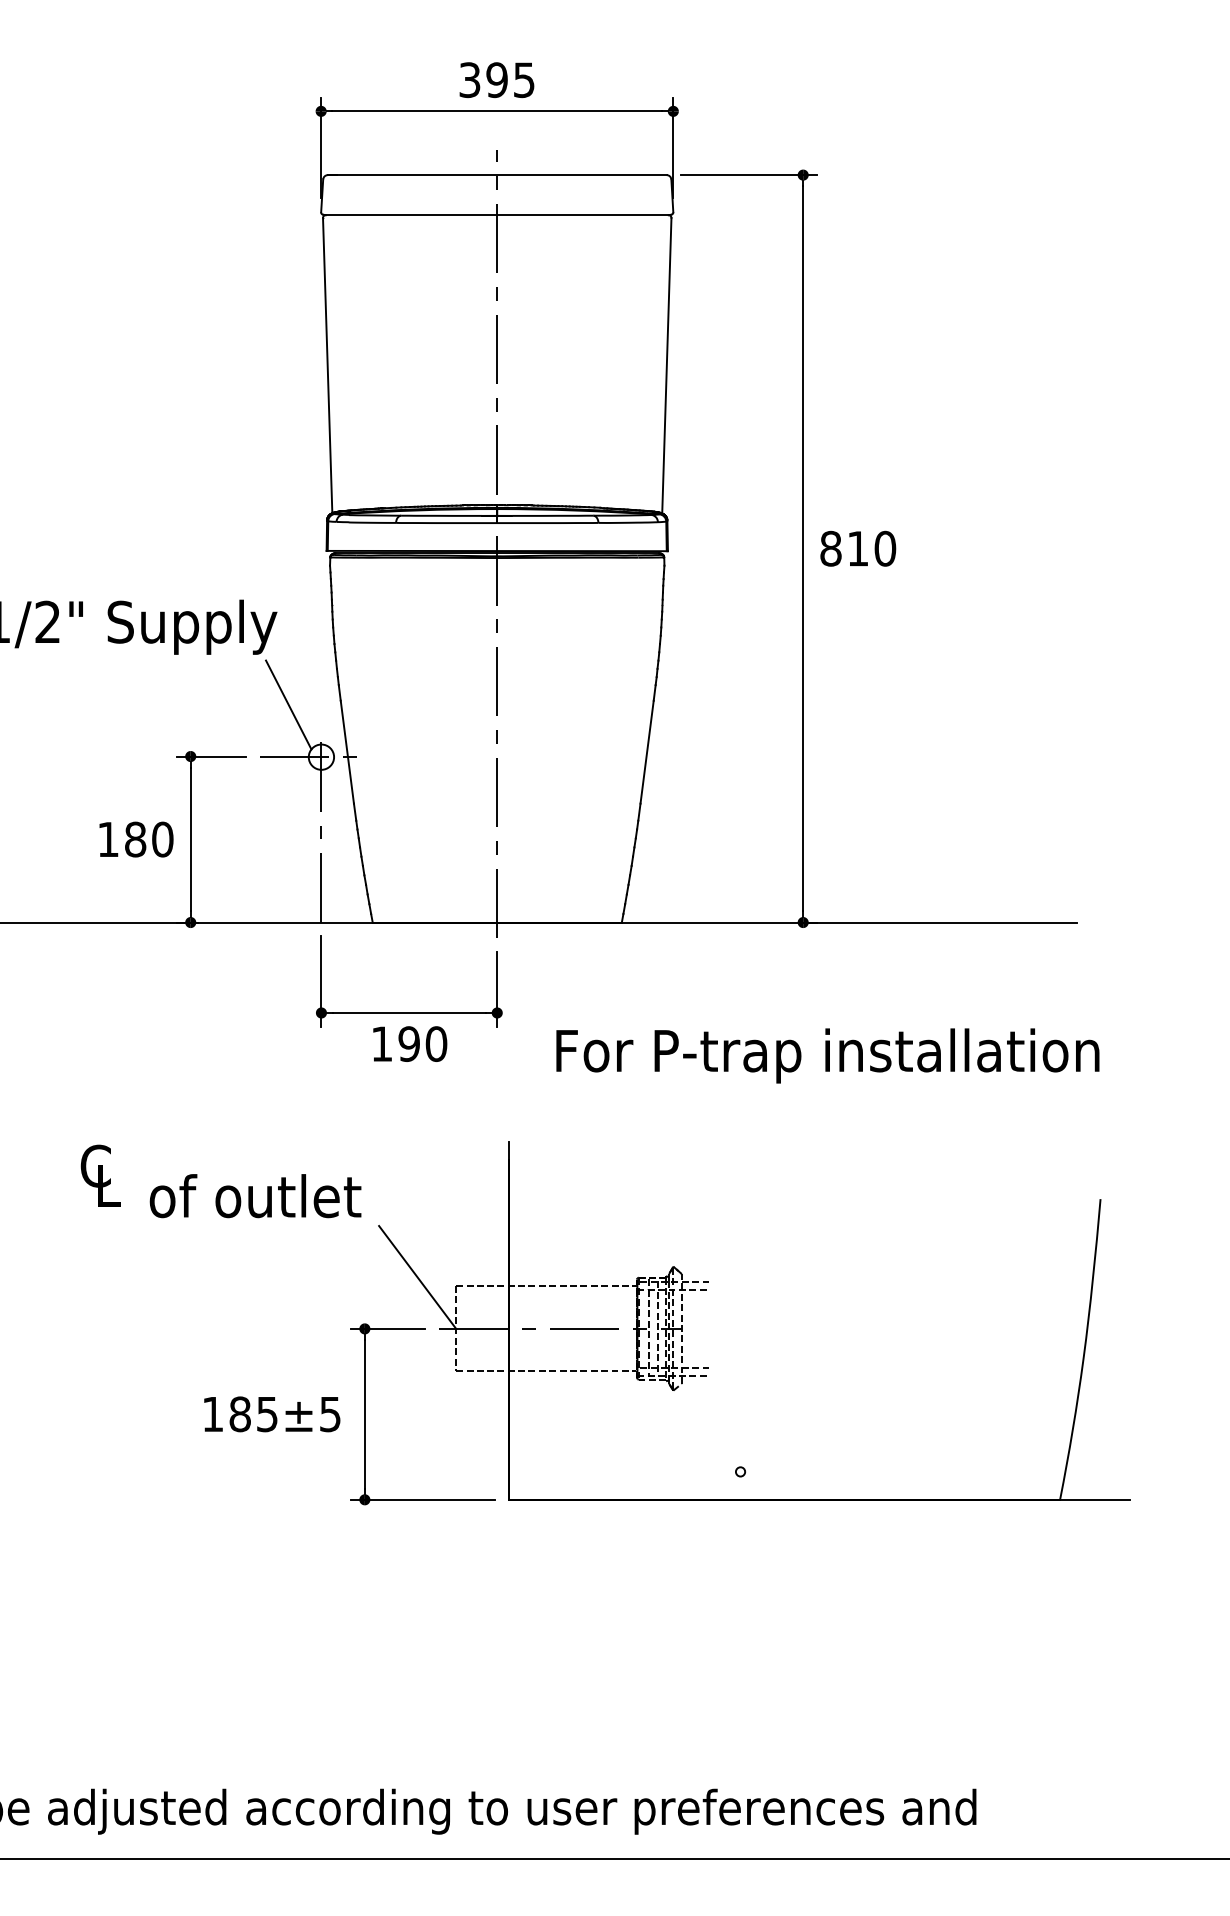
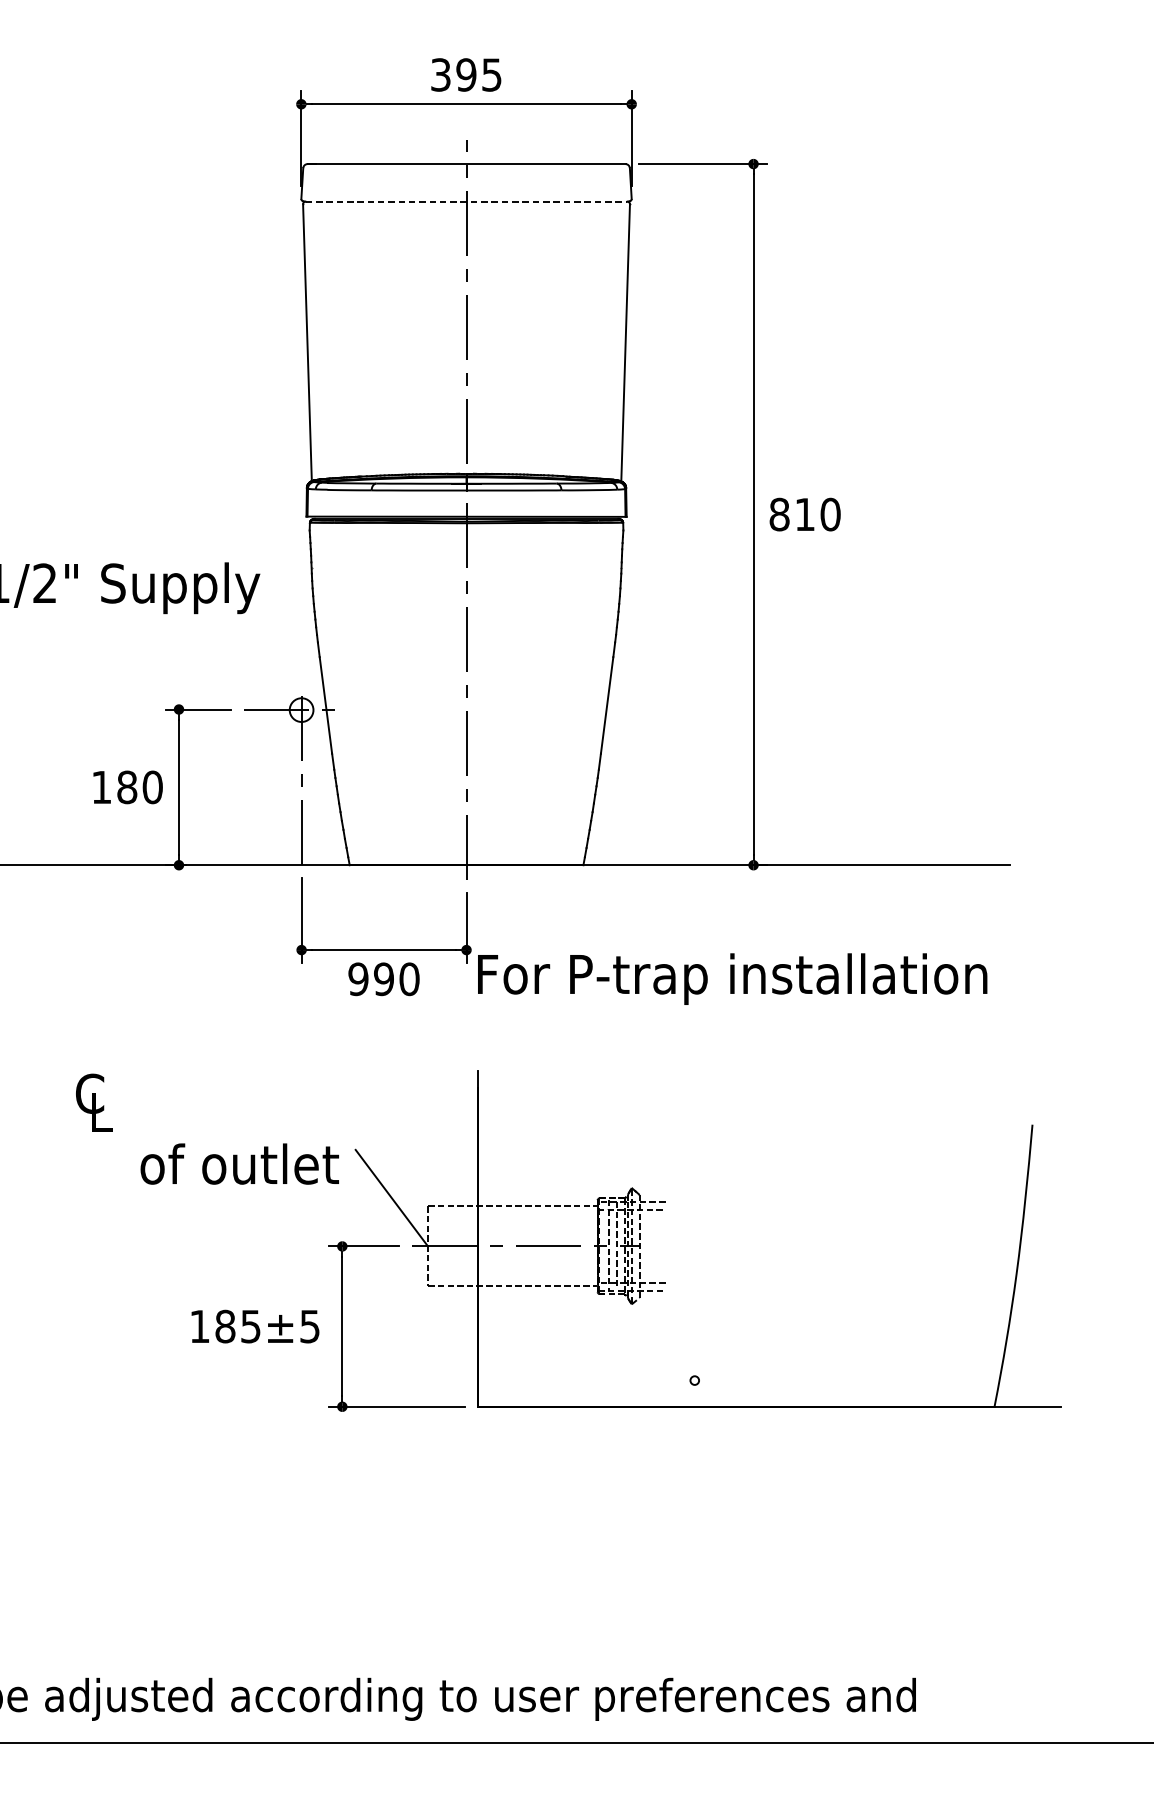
line: (497, 215) -> (466, 201), solid -> dashed
line: (288, 704) -> (270, 660), removed
text: (381, 1043) -> (357, 978), 190 -> 990
text: (827, 1055) -> (732, 978), moved
text: (255, 1196) -> (239, 1164), moved

